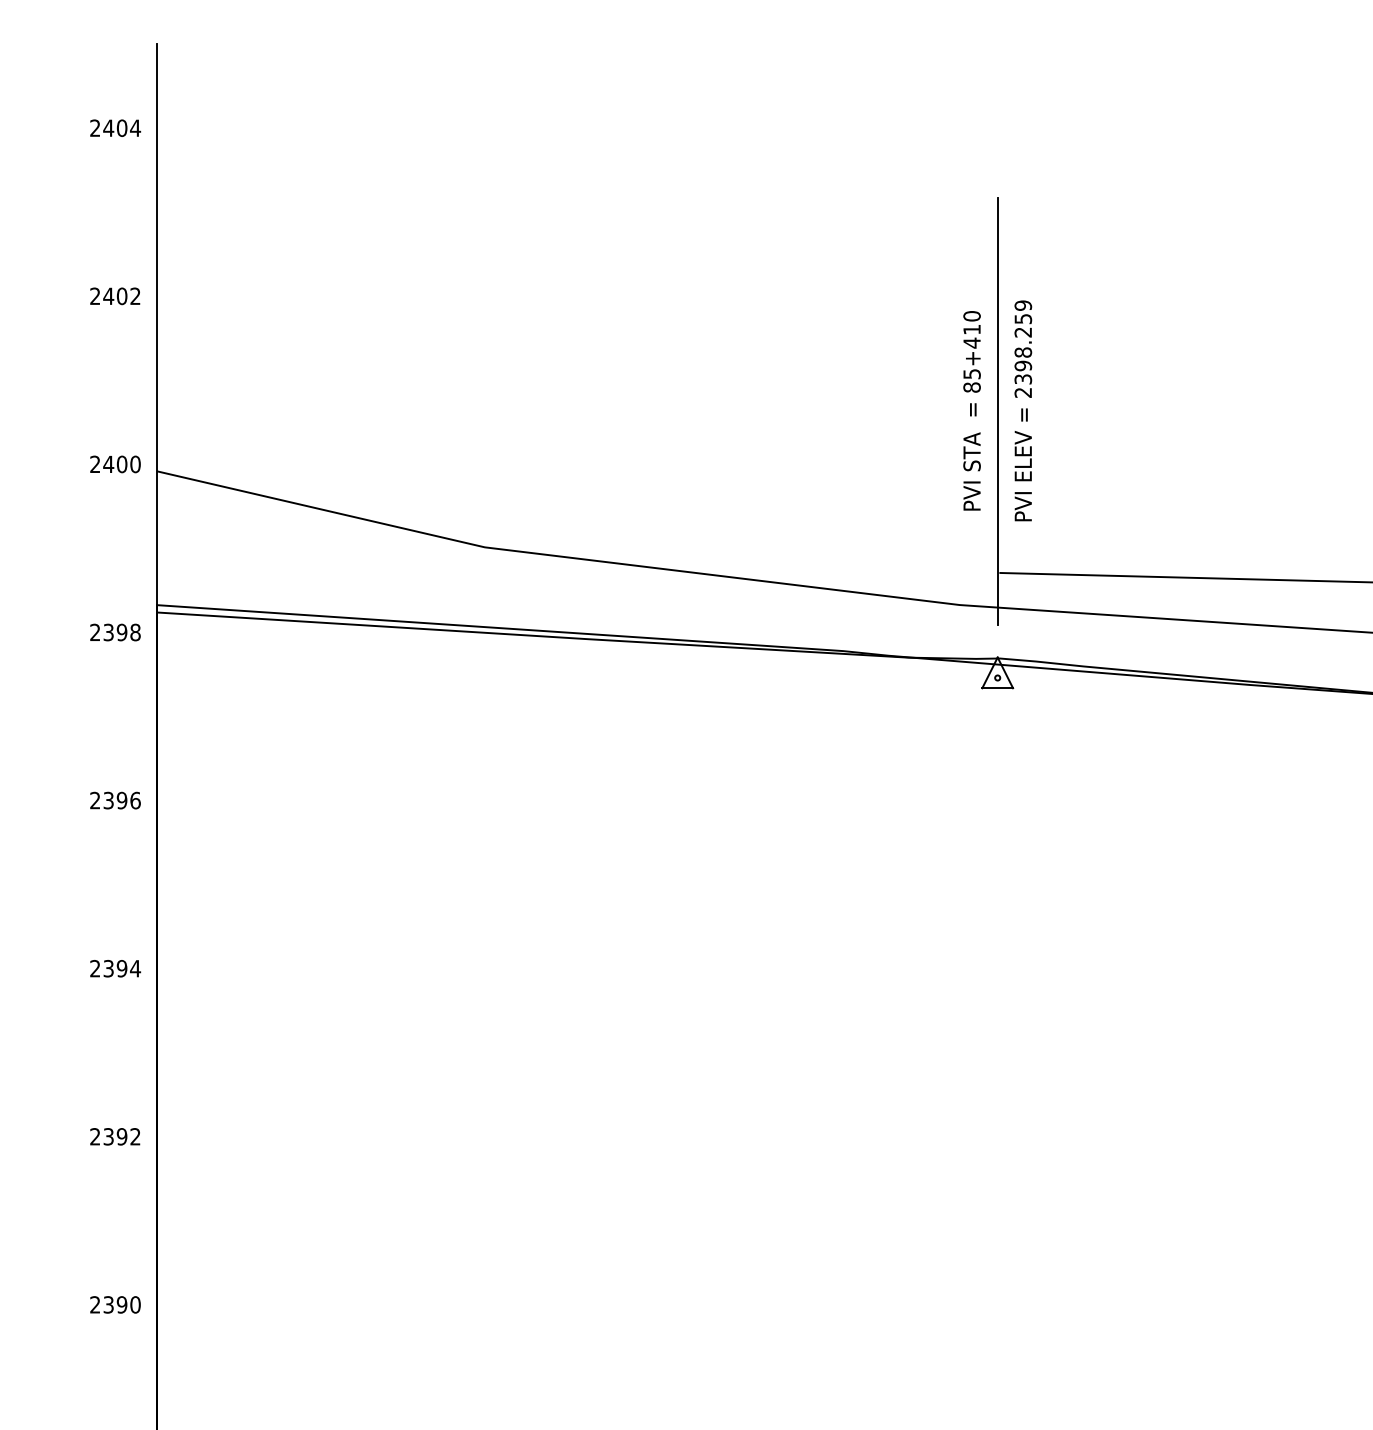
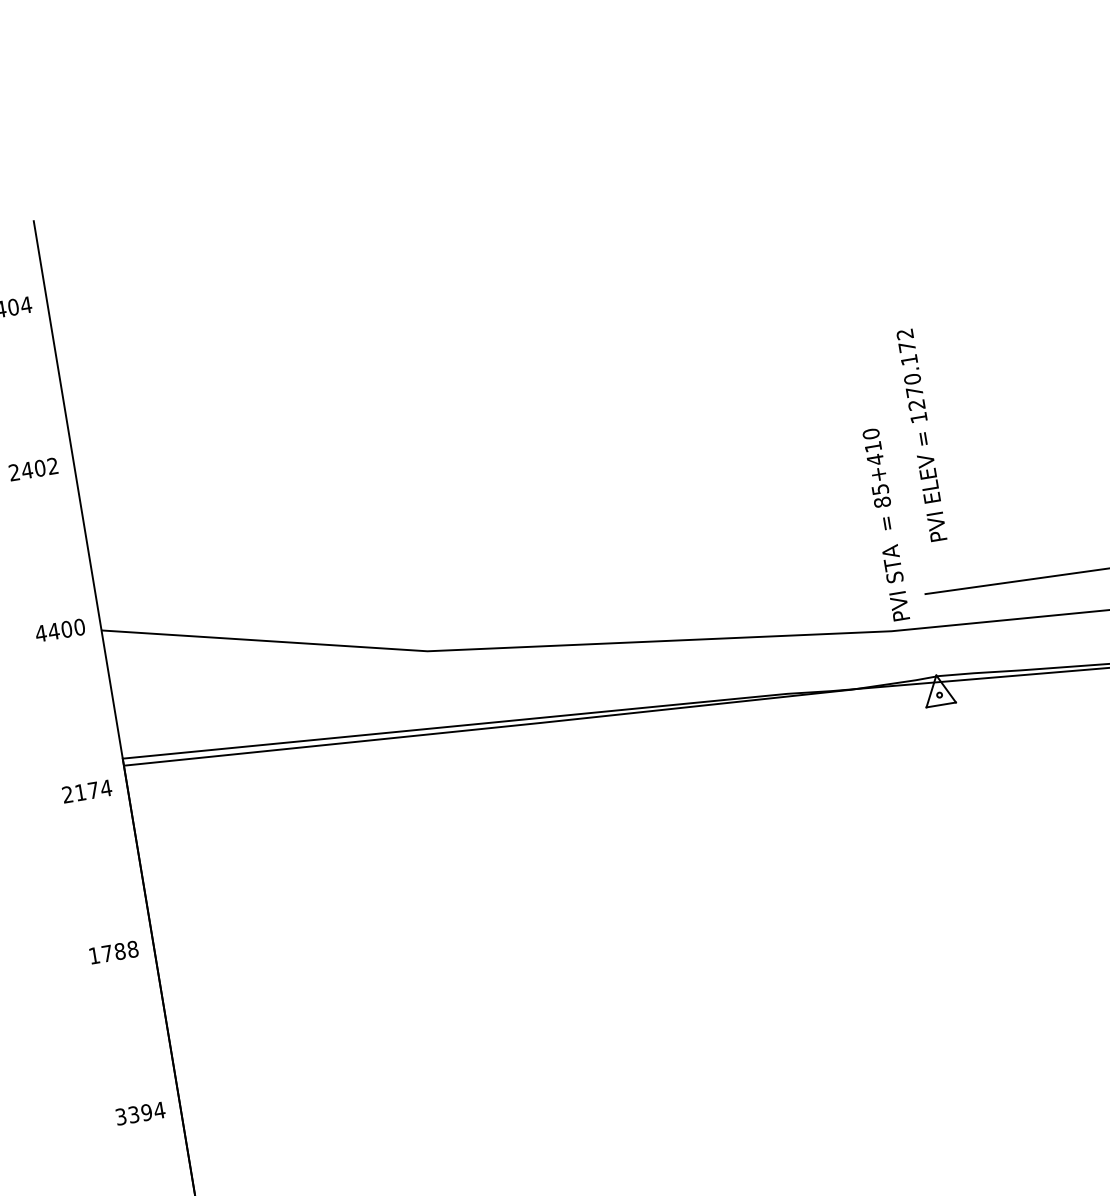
text: (1023, 348) -> (912, 375), 2398.259 -> 1270.172
text: (971, 410) -> (885, 524), moved
line: (997, 410) -> (897, 438), removed
text: (94, 463) -> (40, 632), 2400 -> 4400
text: (122, 632) -> (93, 790), 2398 -> 2174
text: (115, 800) -> (113, 952), 2396 -> 1788
text: (95, 968) -> (121, 1116), 2394 -> 3394

